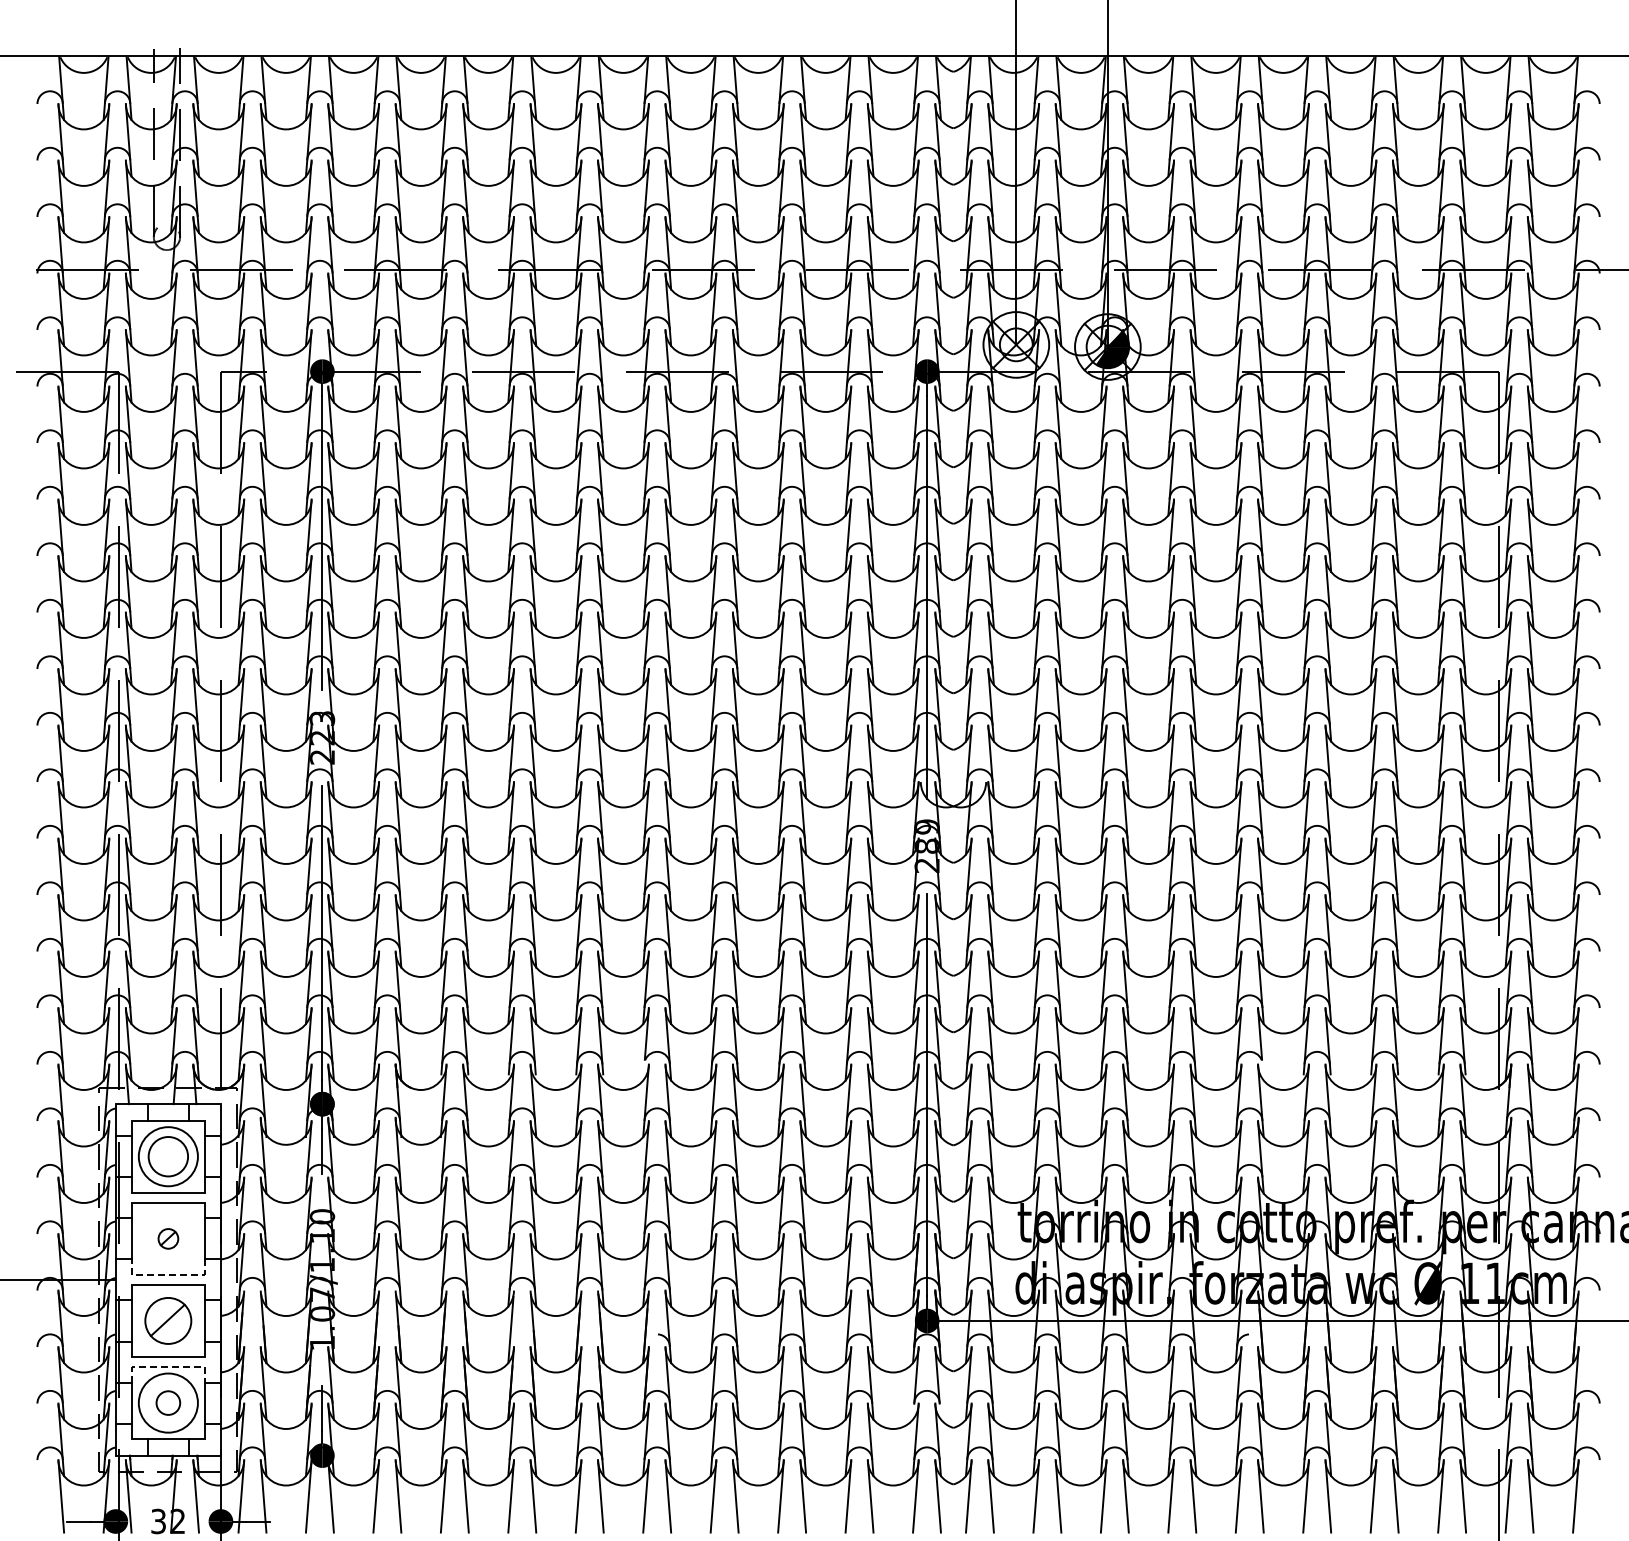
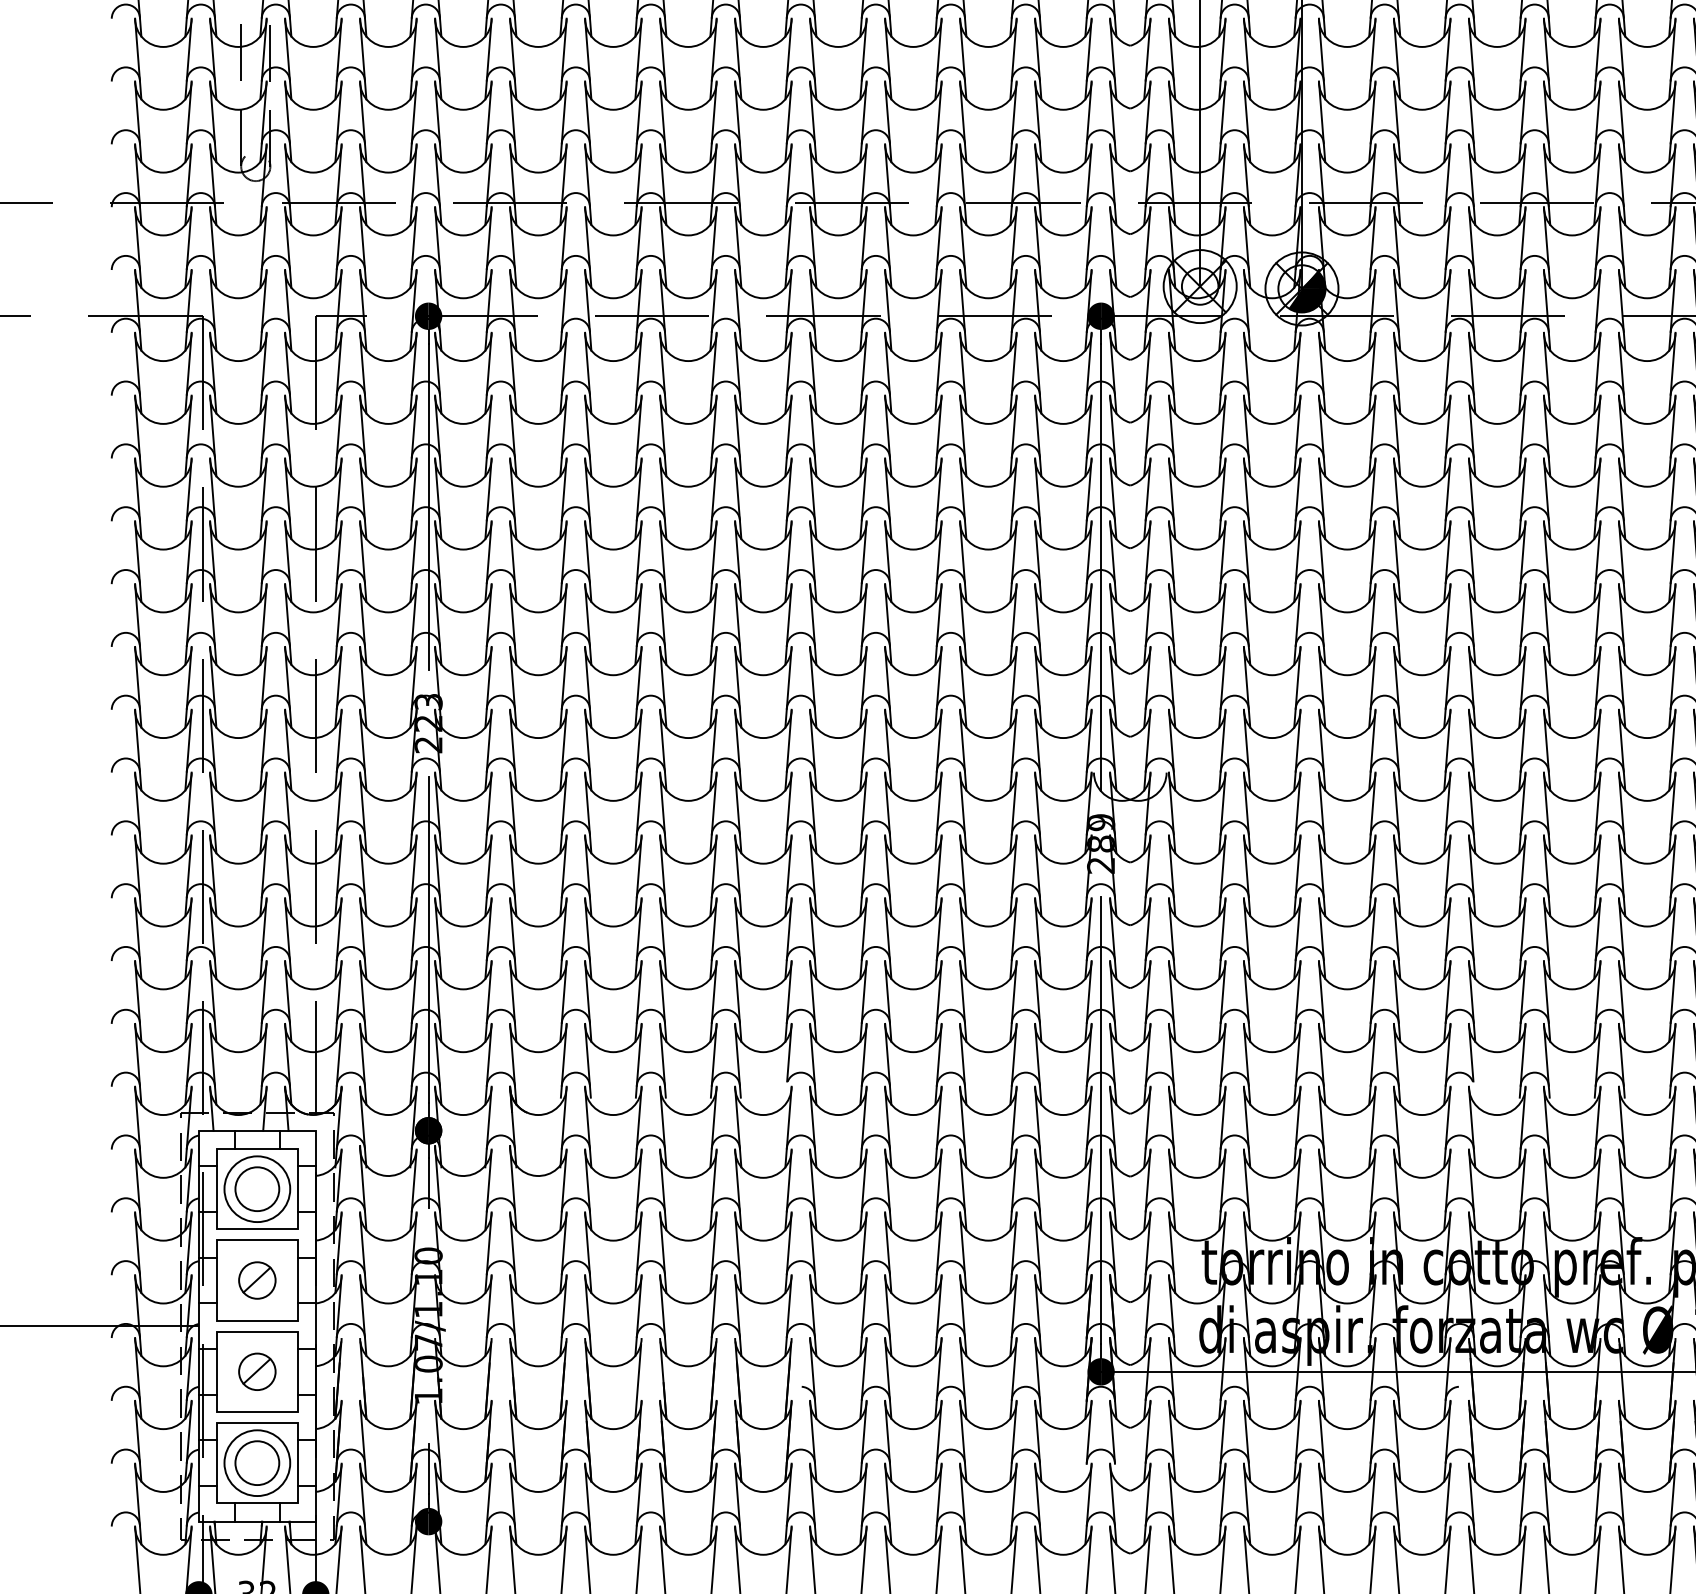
part: (168, 1238) -> (257, 1280), size x1.67
line: (167, 1274) -> (256, 1320), dashed -> solid
part: (168, 1320) -> (257, 1371), size x0.71
line: (168, 1366) -> (257, 1422), dashed -> solid
circle: (168, 1402) -> (257, 1462), size x1.67

